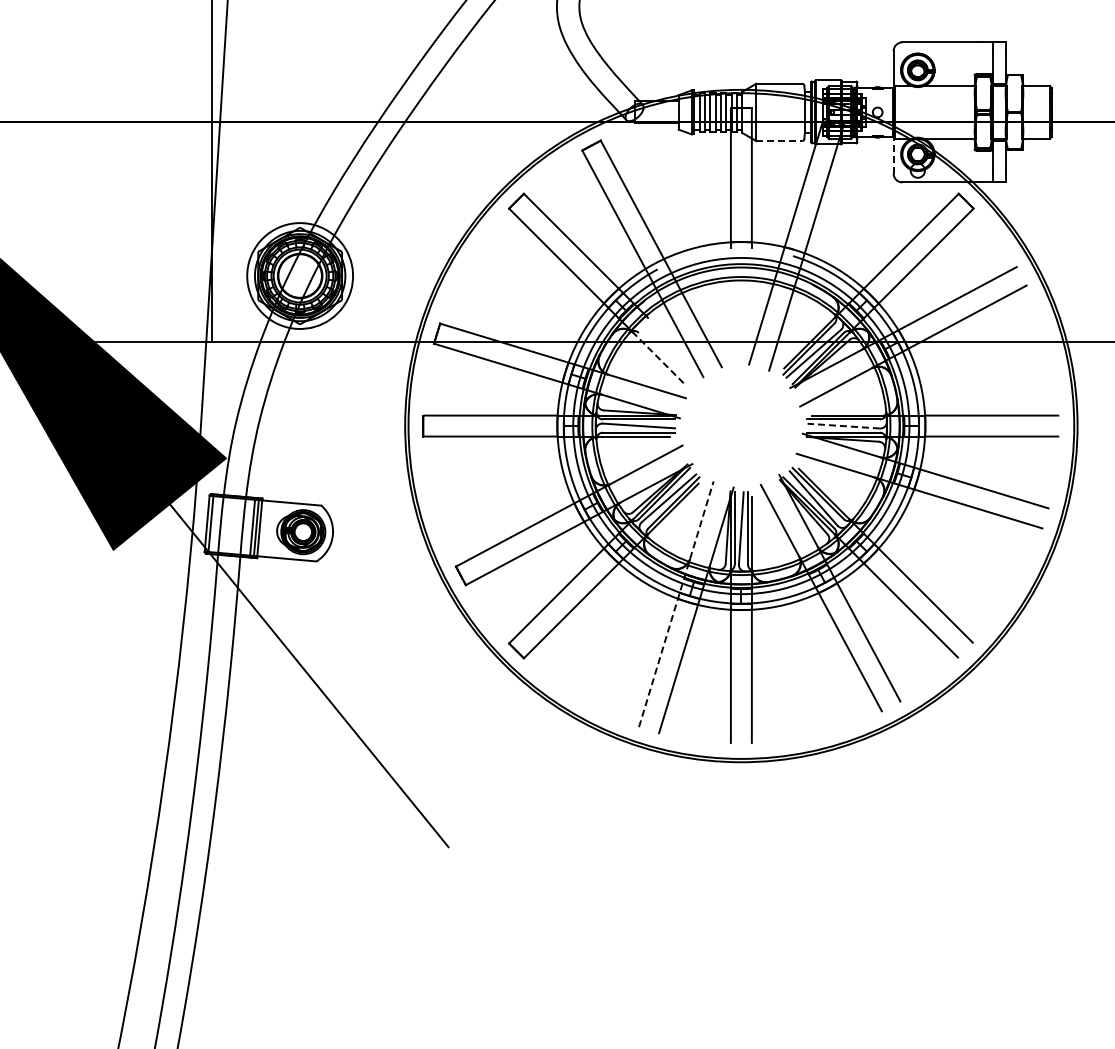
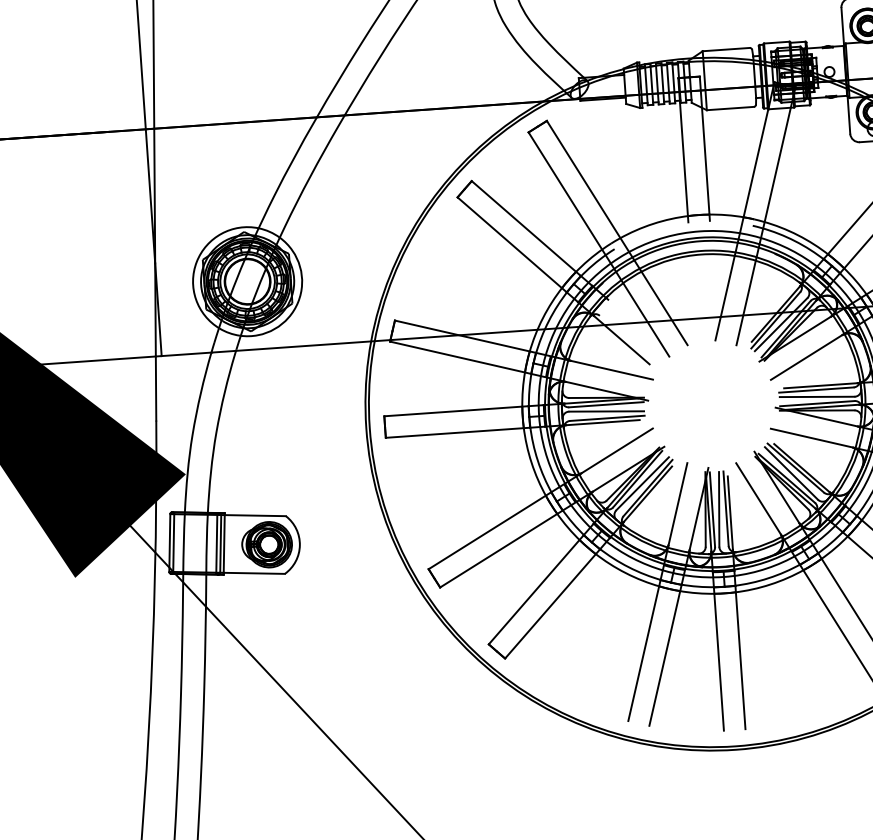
line: (779, 141) -> (730, 108), dashed -> solid
line: (893, 154) -> (848, 114), dashed -> solid
line: (658, 358) -> (621, 340), dashed -> solid
line: (843, 426) -> (816, 397), dashed -> solid
line: (676, 603) -> (657, 591), dashed -> solid

